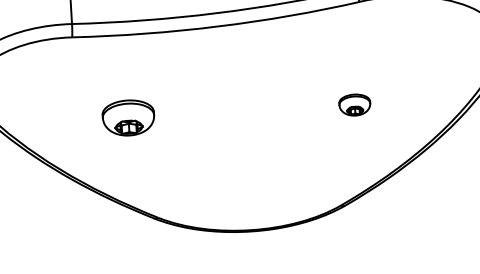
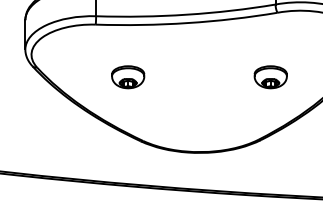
part: (354, 105) -> (270, 77), size x1.67

